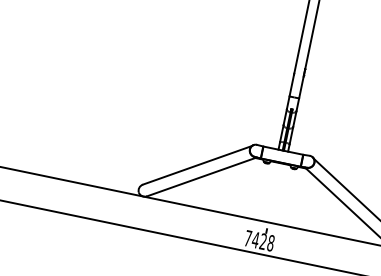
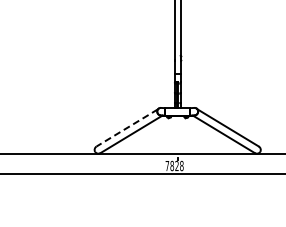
line: (197, 164) -> (127, 127), solid -> dashed
text: (254, 239) -> (171, 165), 7428 -> 7828

